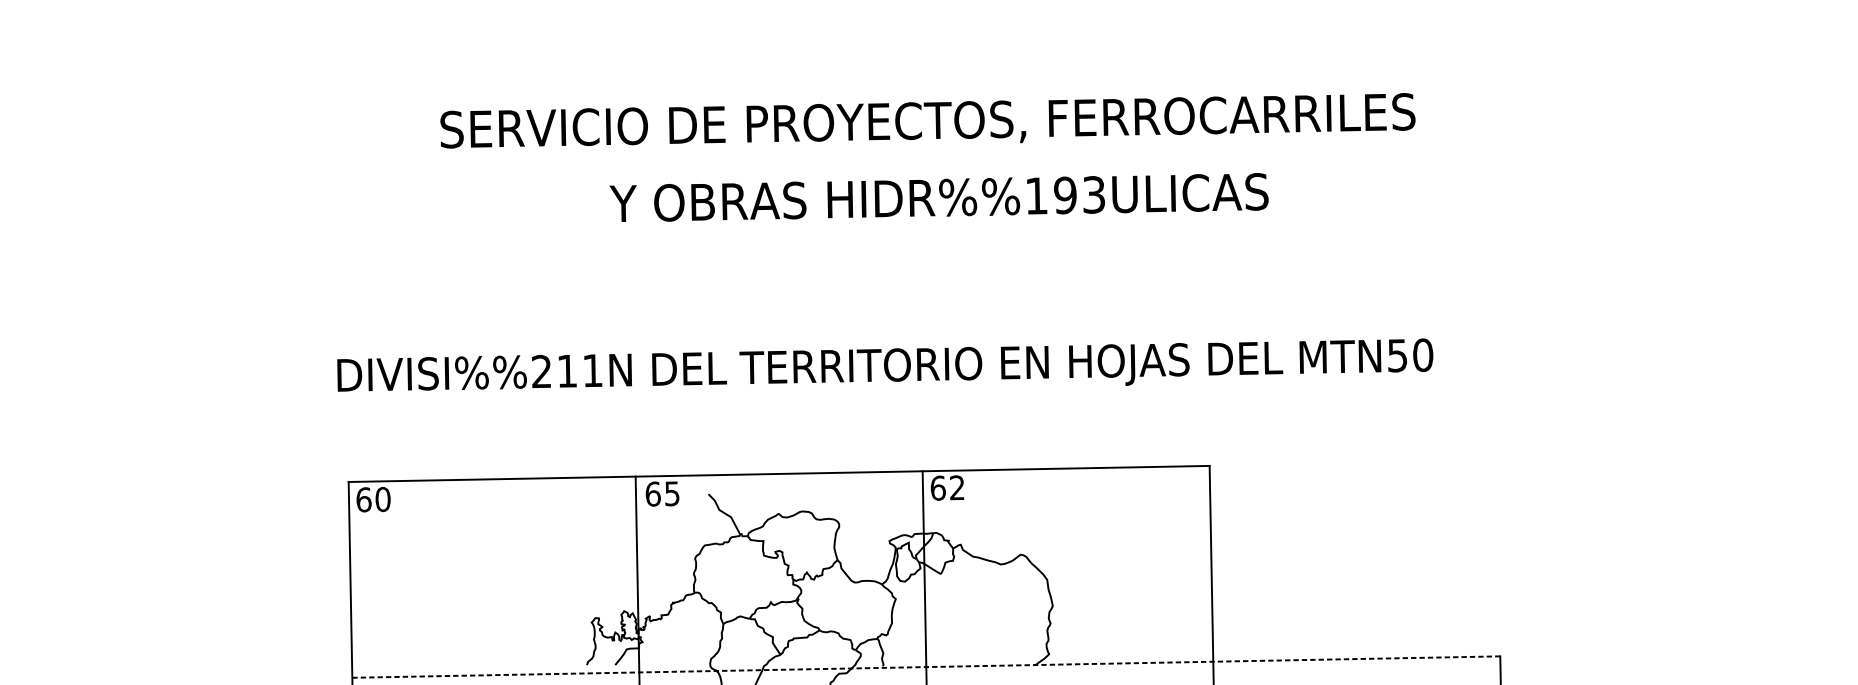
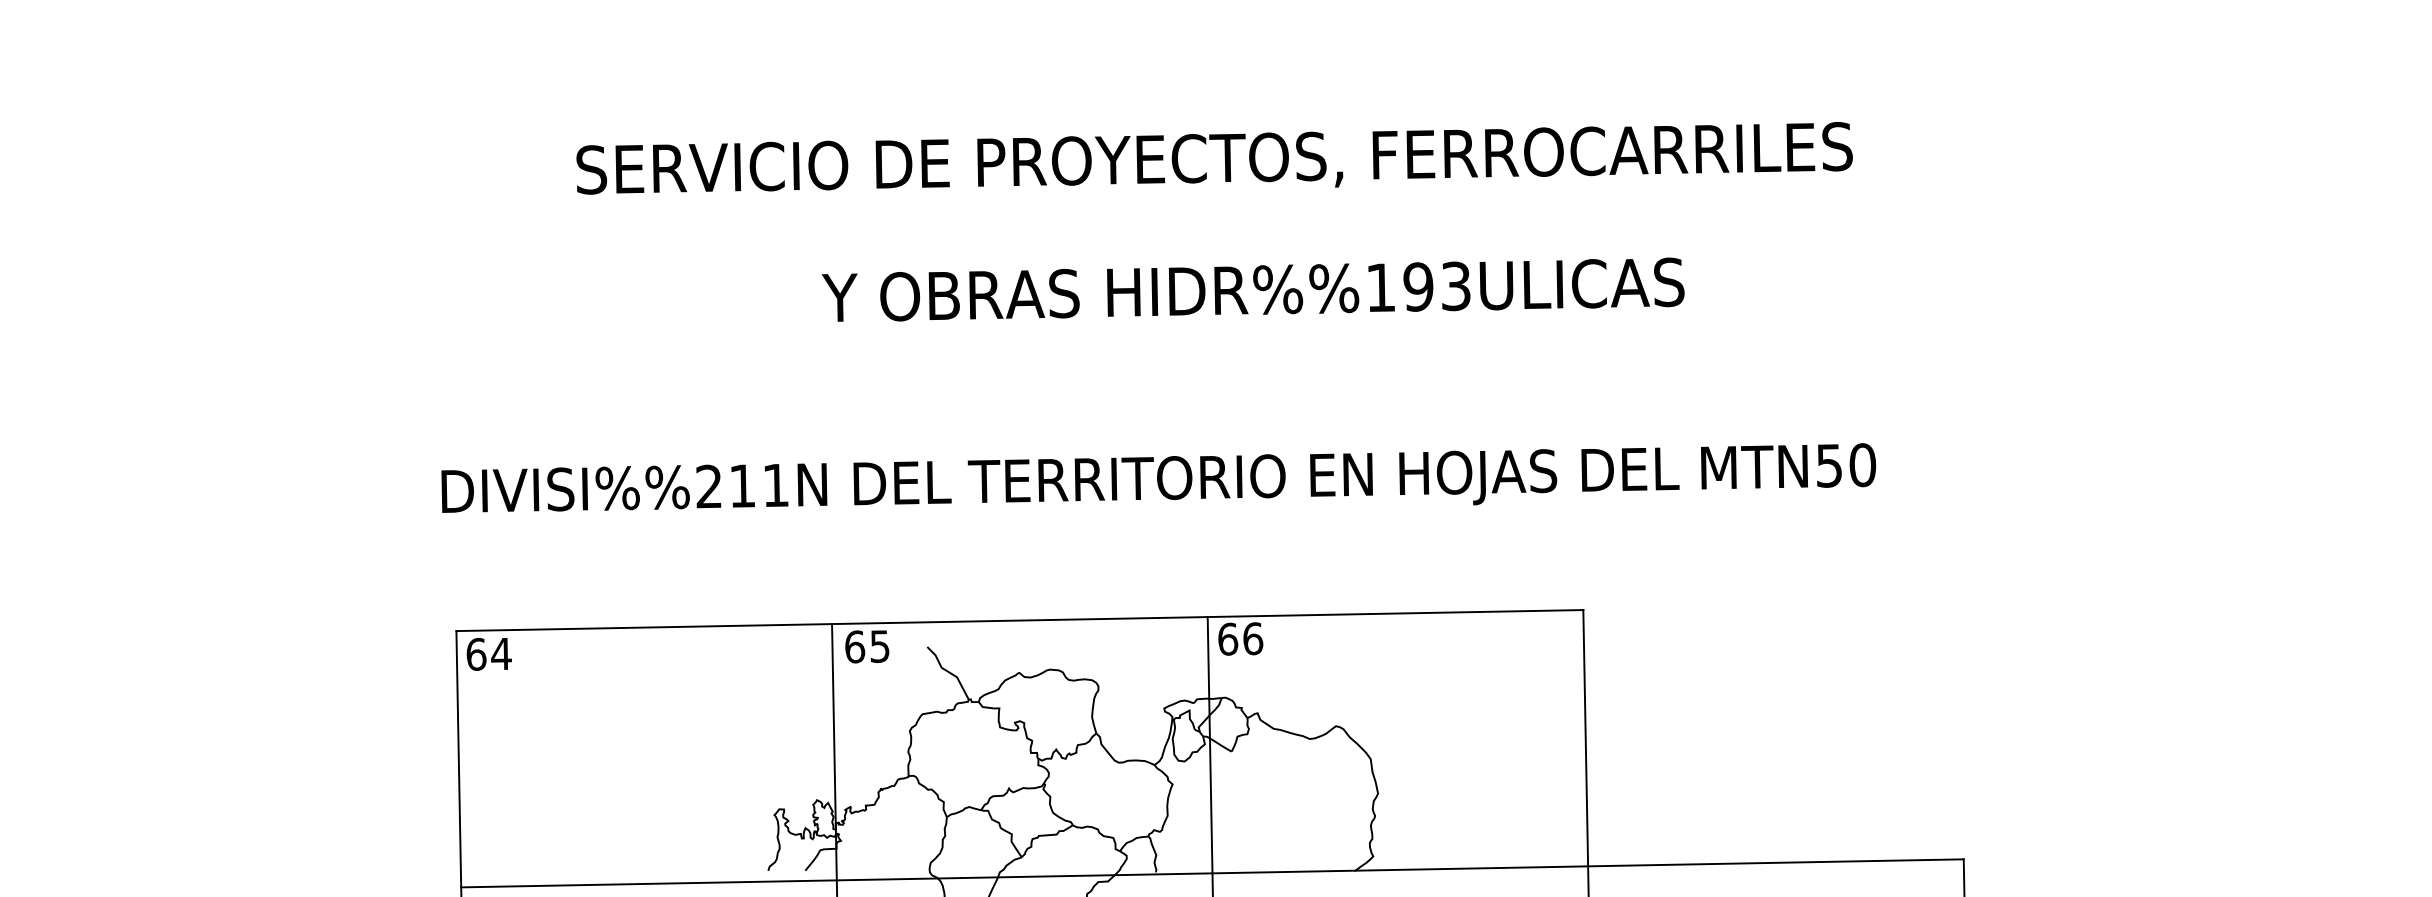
text: (938, 197) -> (1252, 289), moved
text: (957, 487) -> (1253, 638), 62 -> 66
text: (383, 499) -> (501, 653), 60 -> 64
line: (926, 667) -> (1212, 873), dashed -> solid

